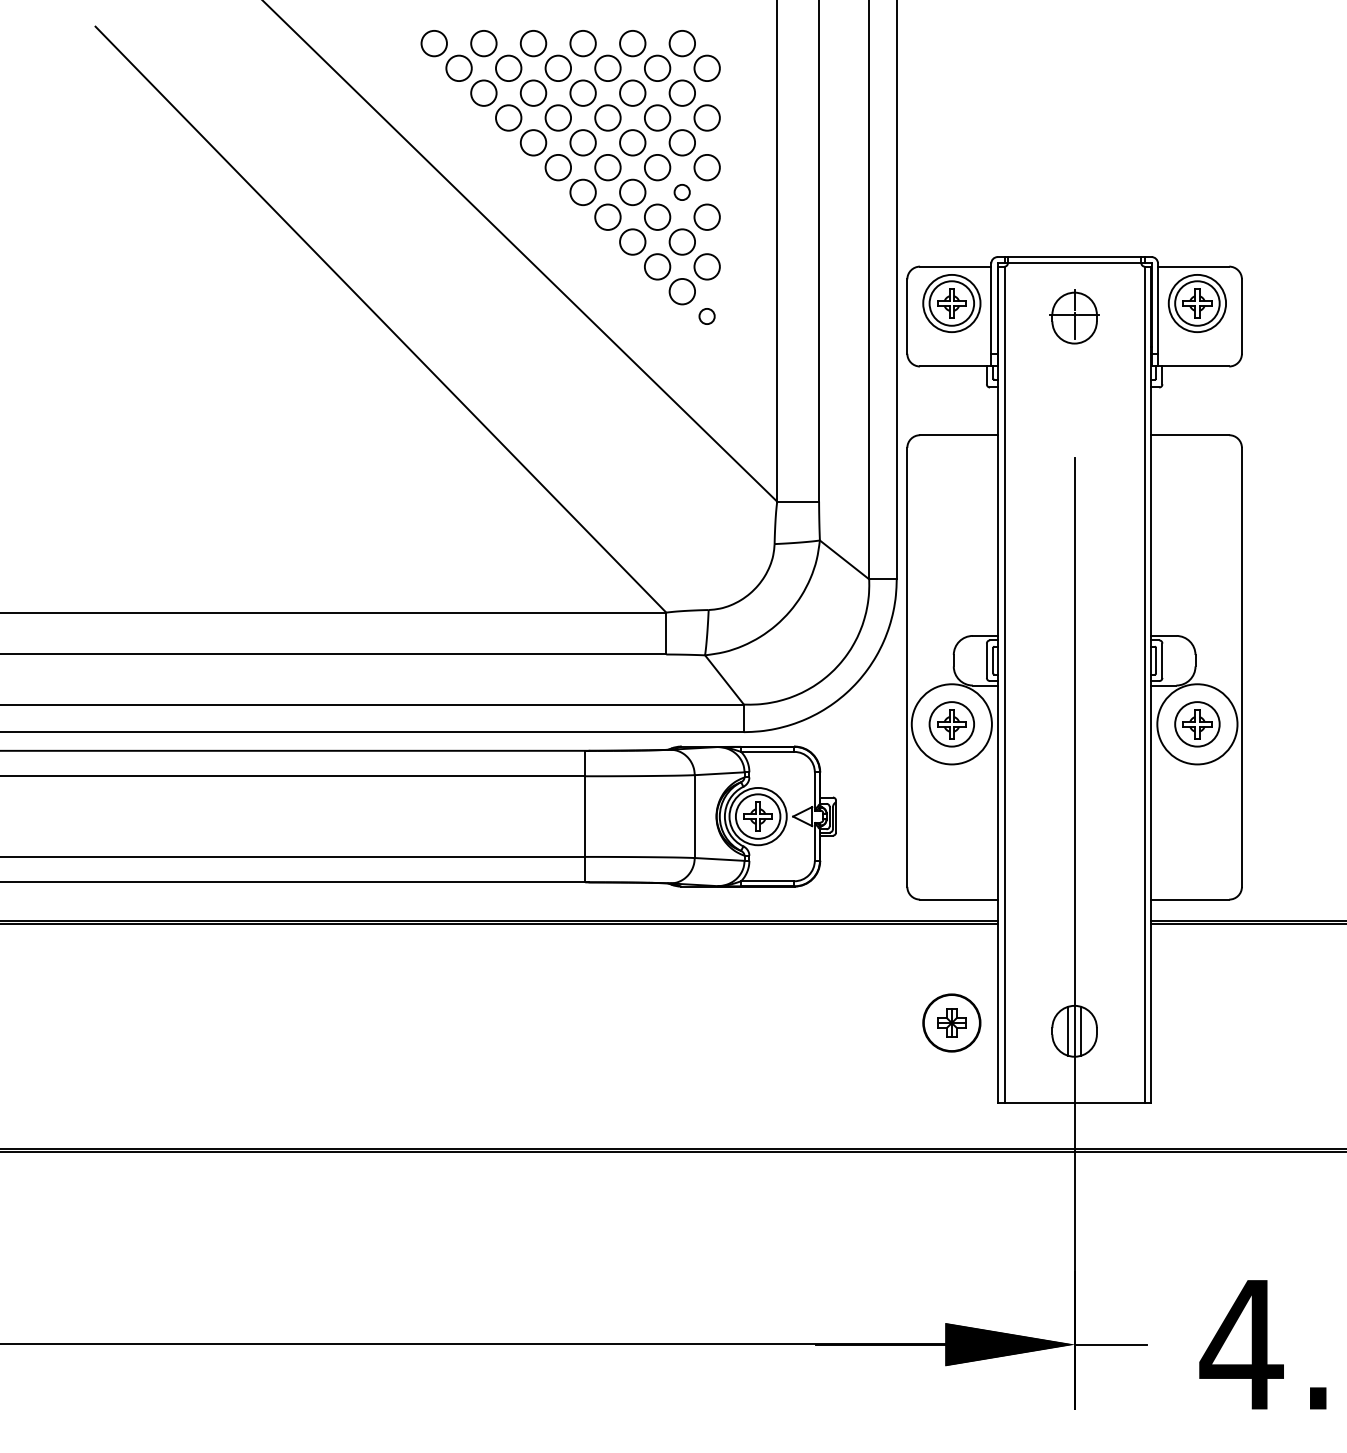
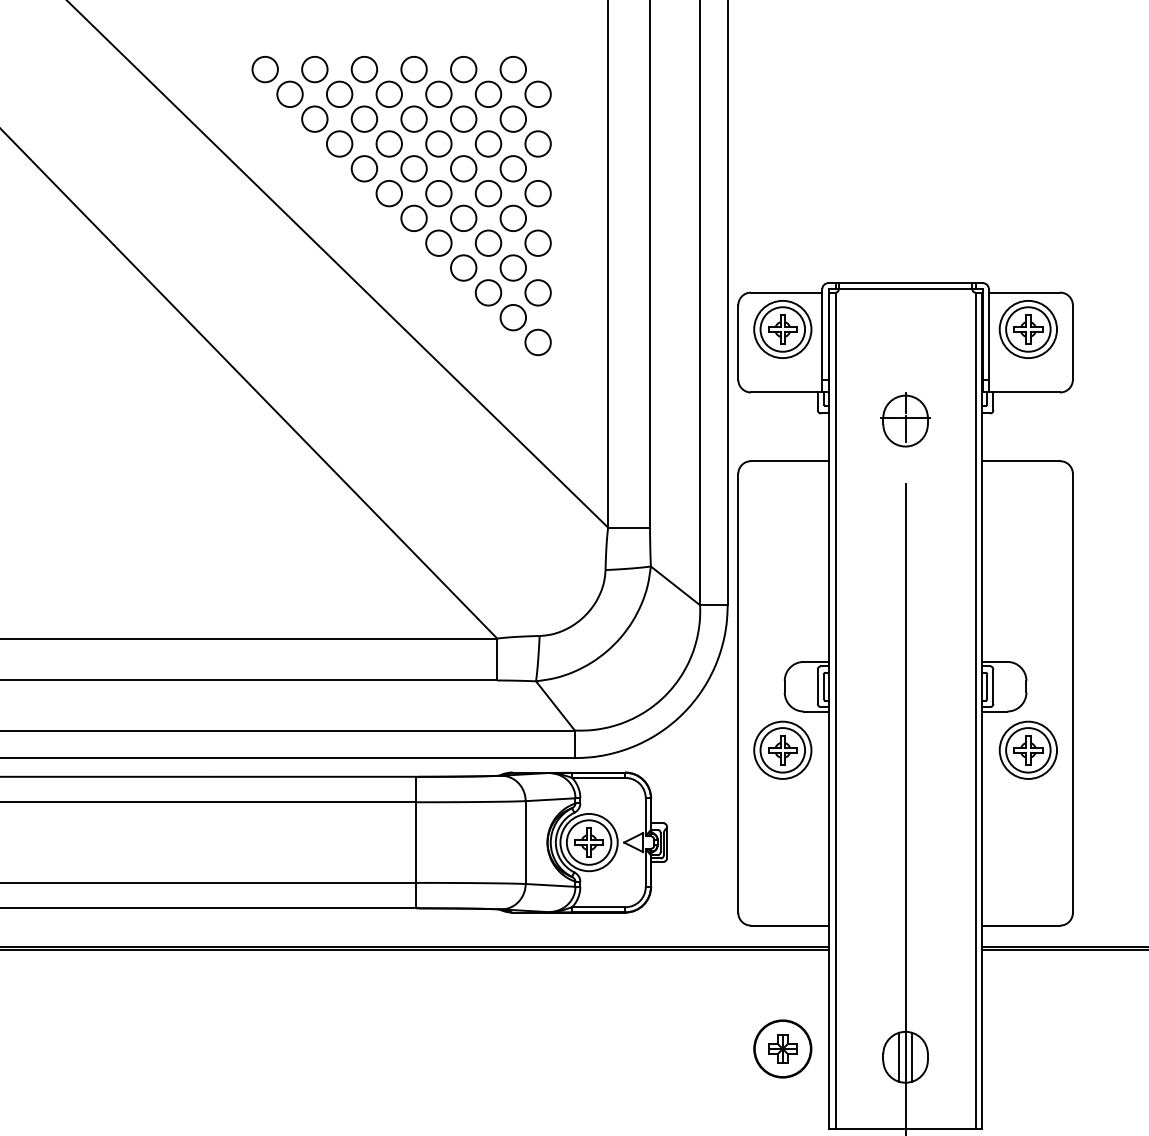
circle: (681, 192) -> (512, 218), size x1.67
circle: (706, 316) -> (537, 342), size x1.67
part: (1074, 316) -> (905, 419), moved
circle: (951, 723) -> (782, 749), size x0.71
circle: (1197, 723) -> (1028, 749), size x0.71

